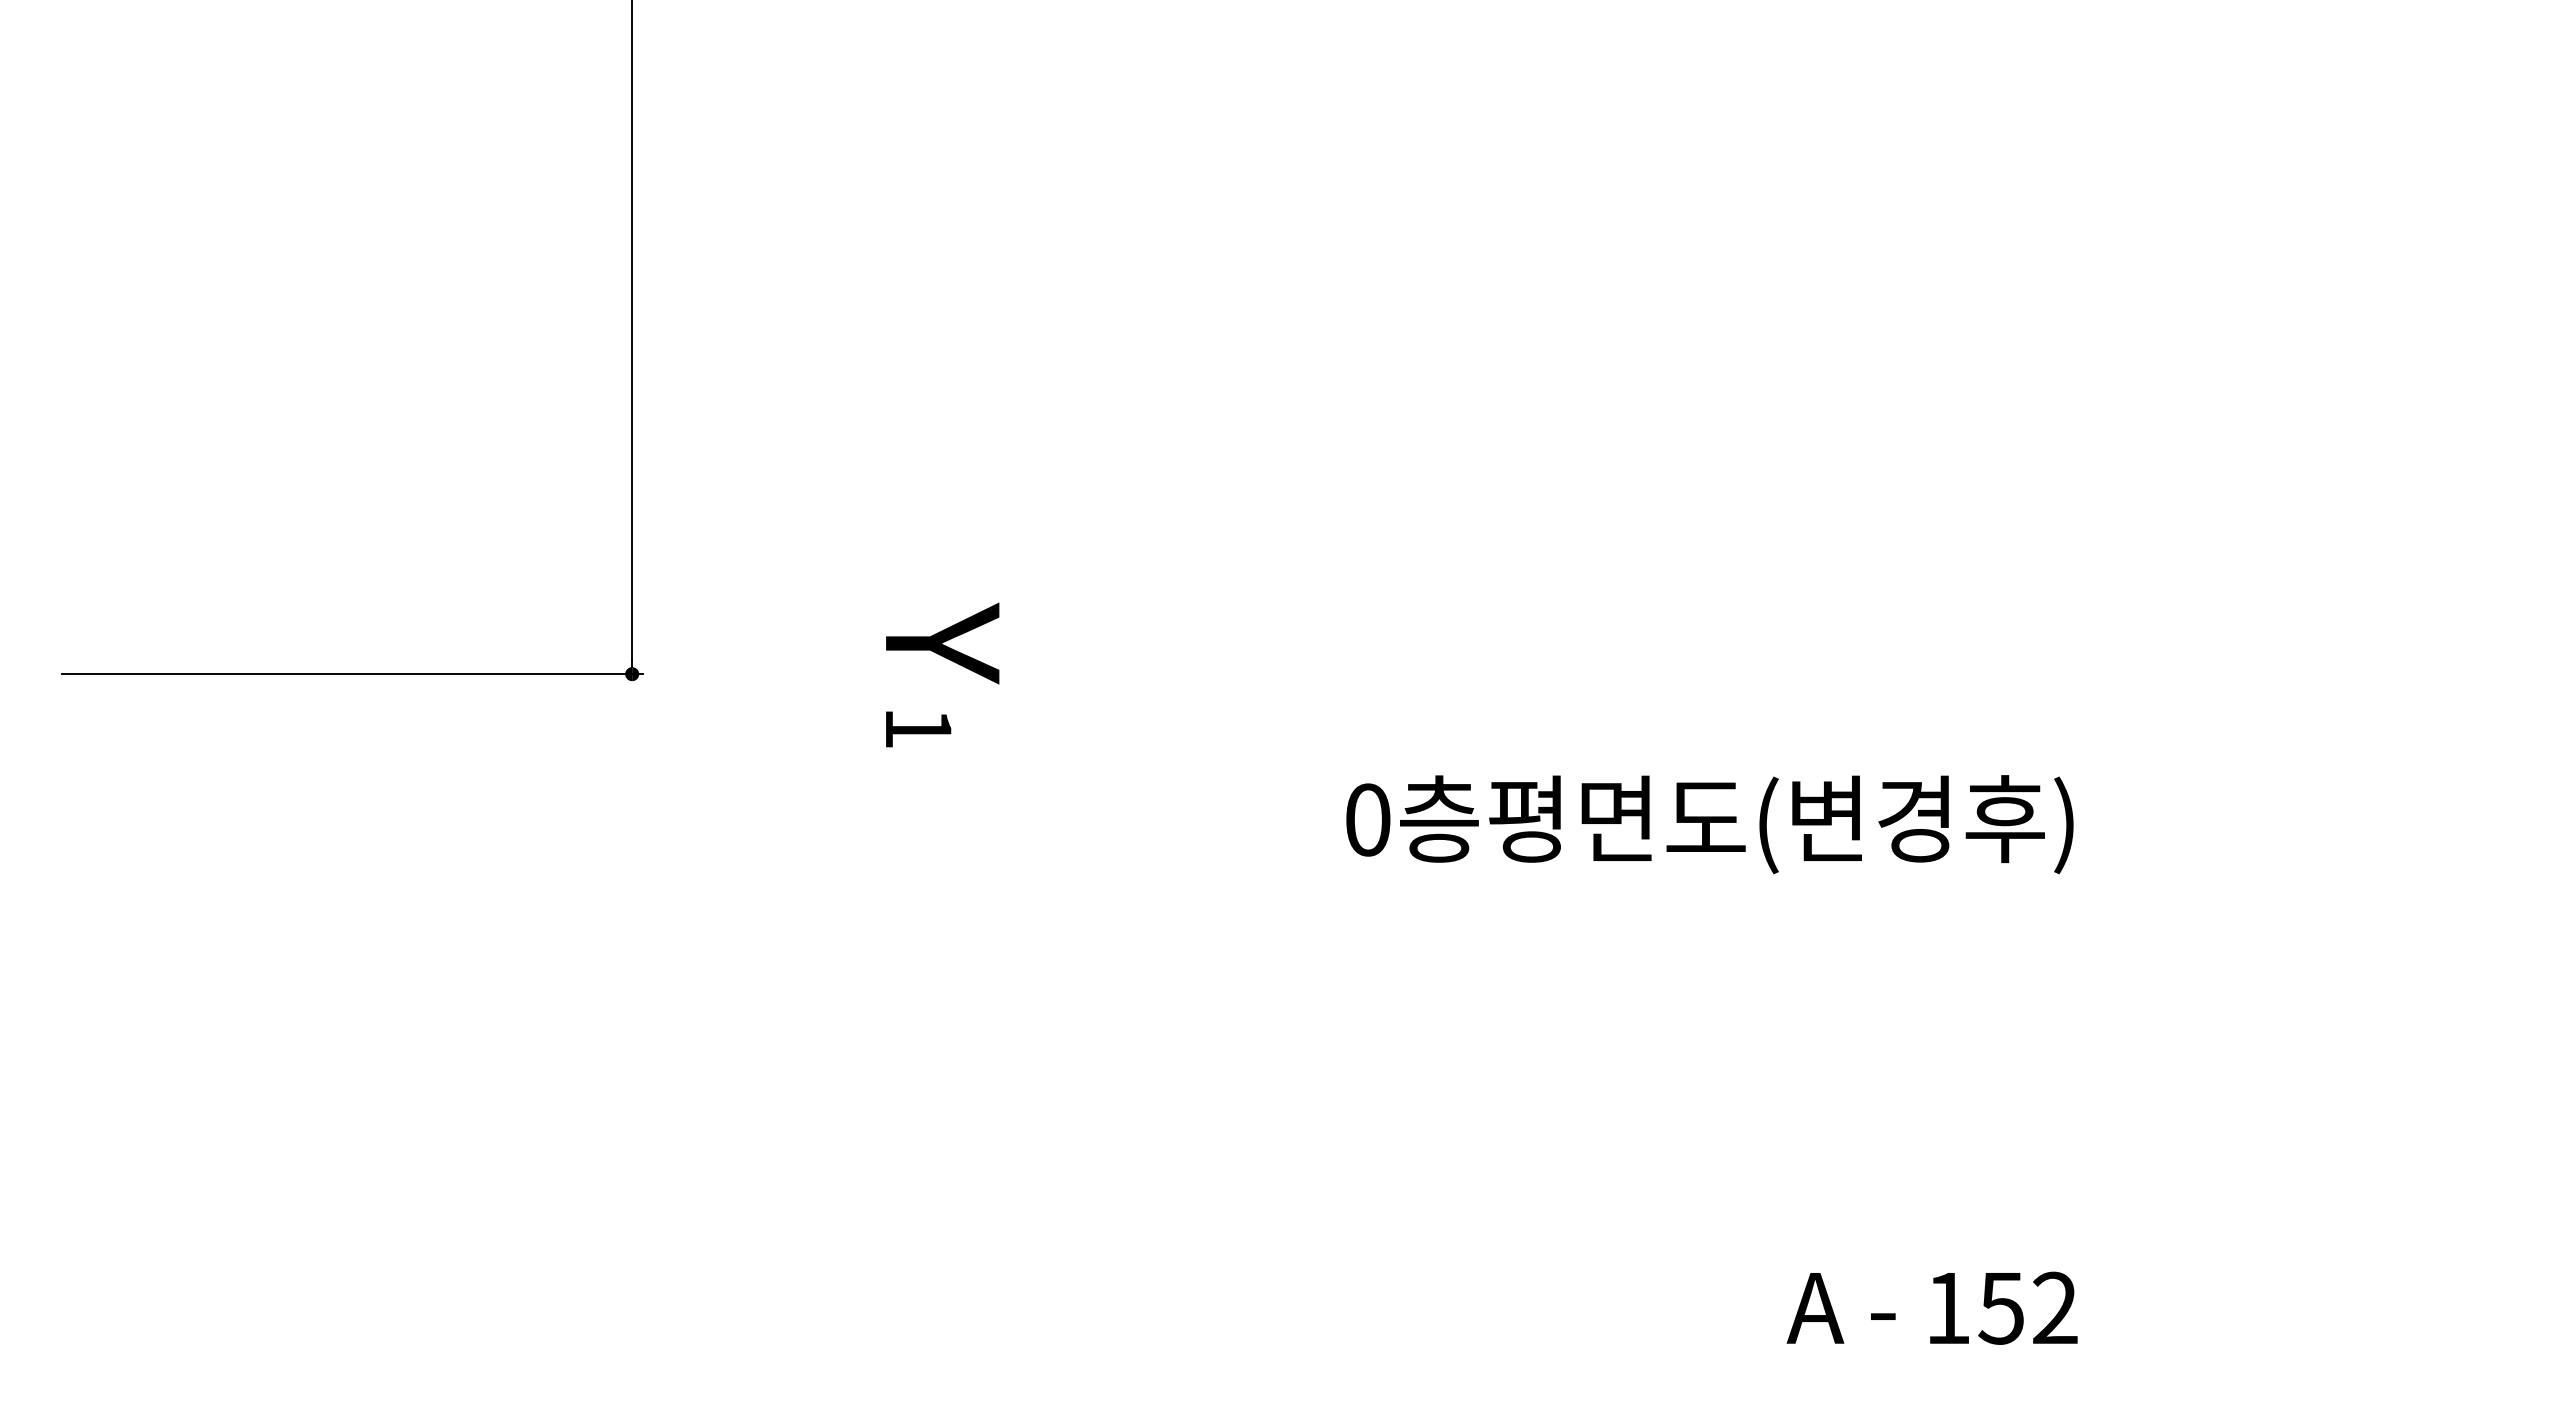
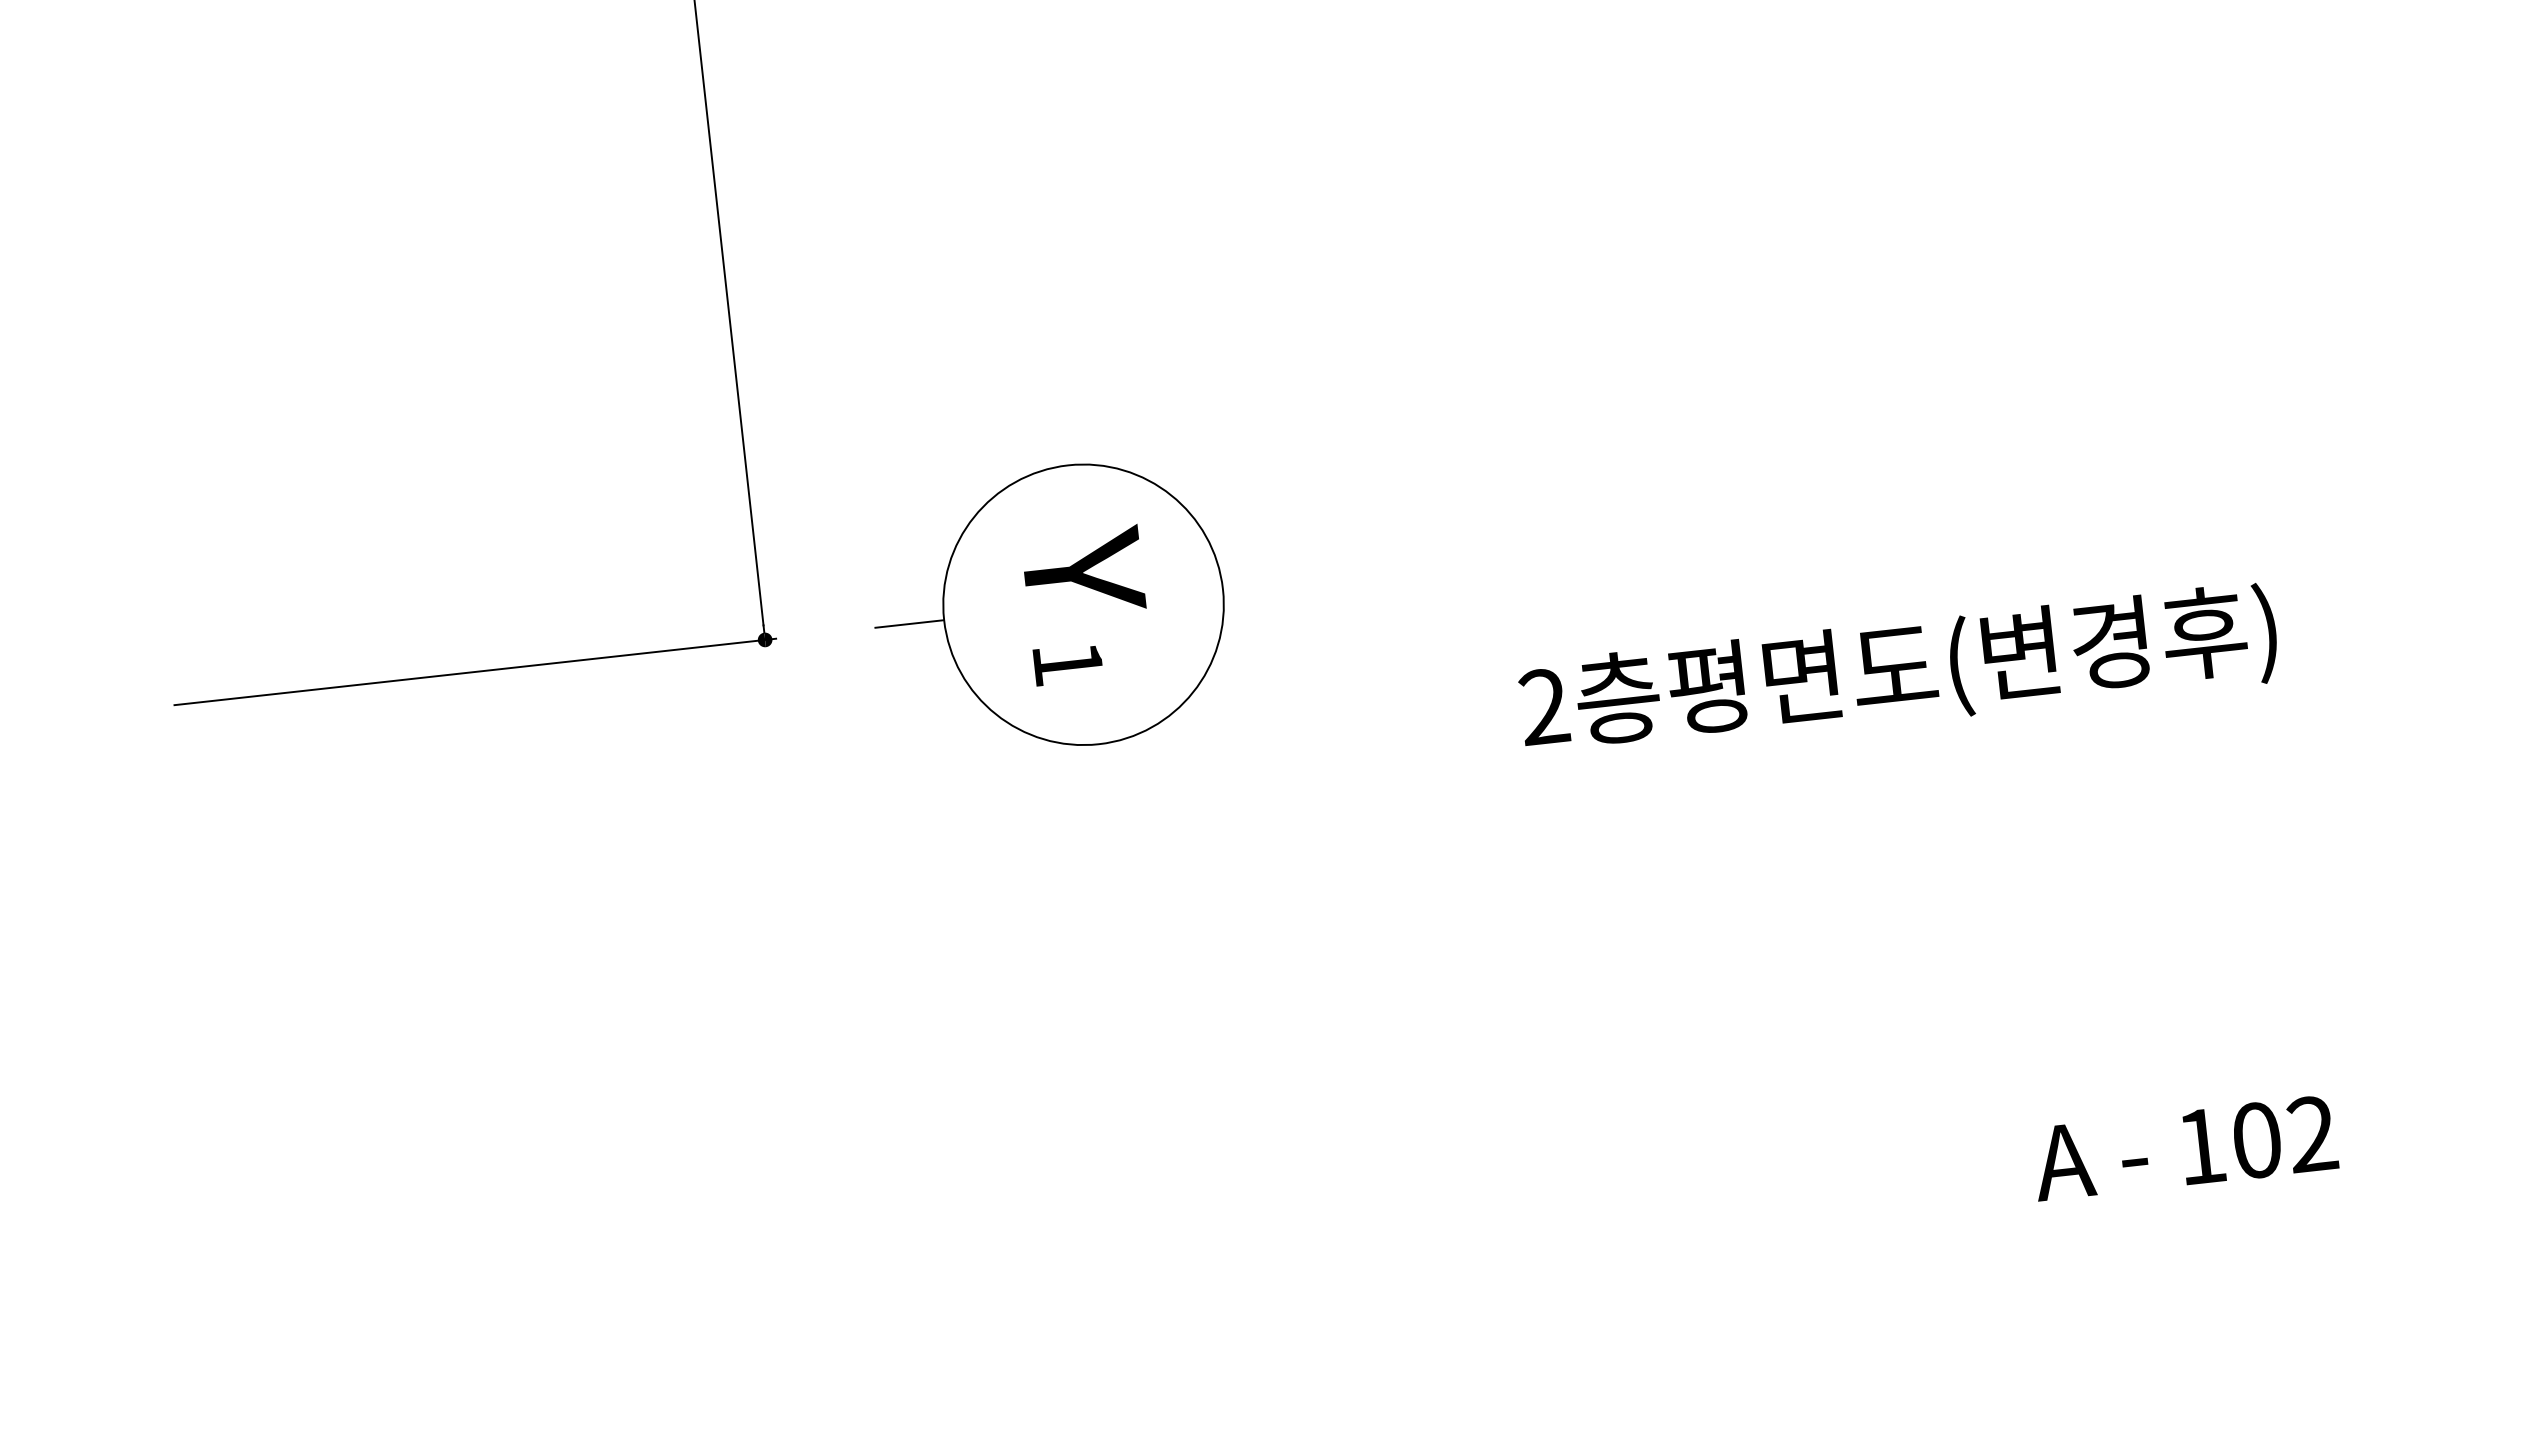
part: (906, 673) -> (1049, 607), added
text: (1367, 819) -> (1543, 706), 0 -> 2
text: (2001, 1307) -> (2256, 1139), 152 -> 102

